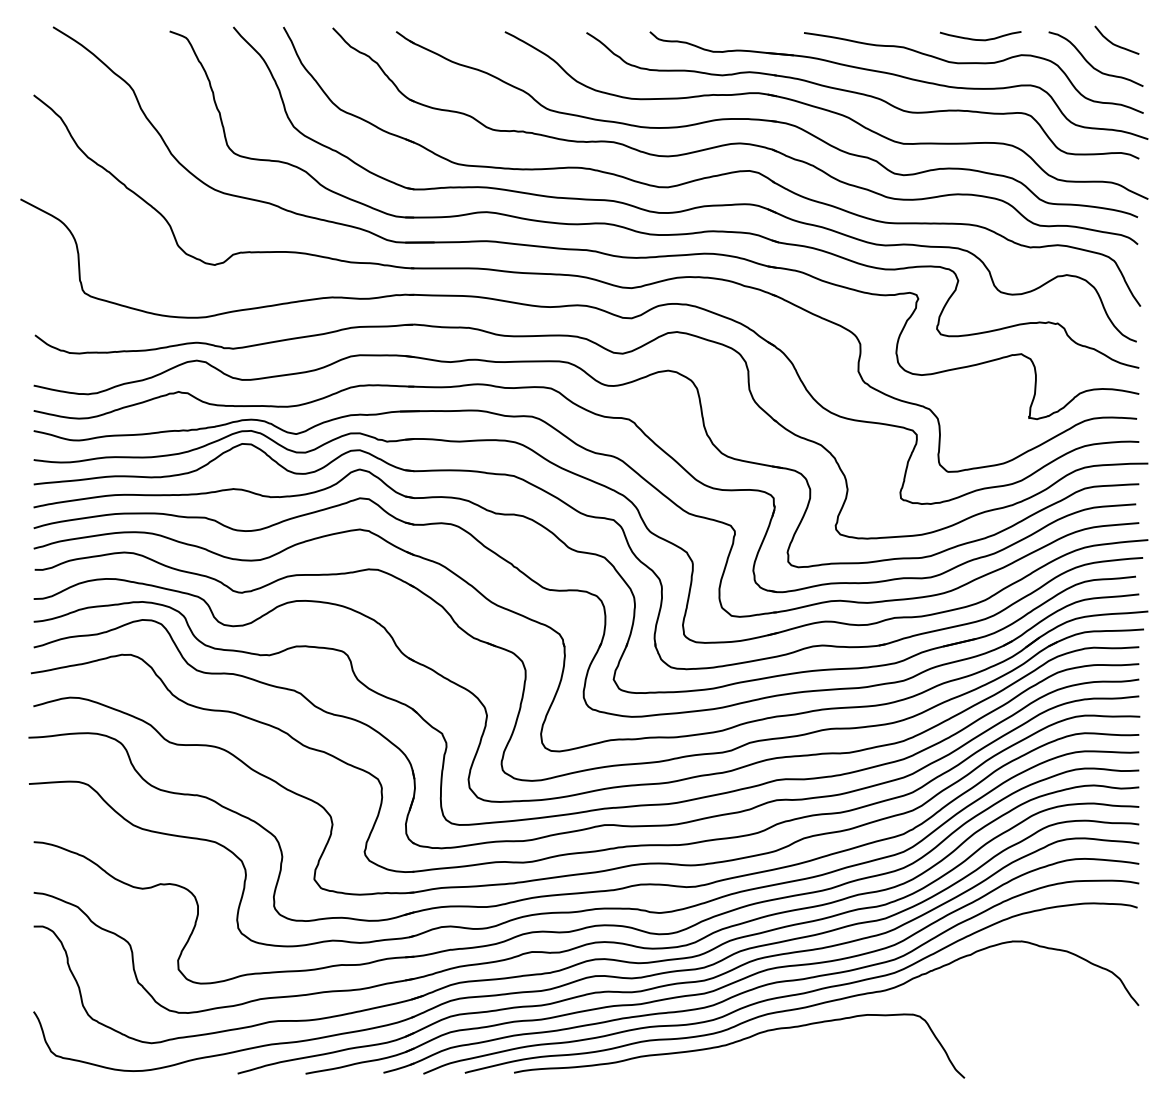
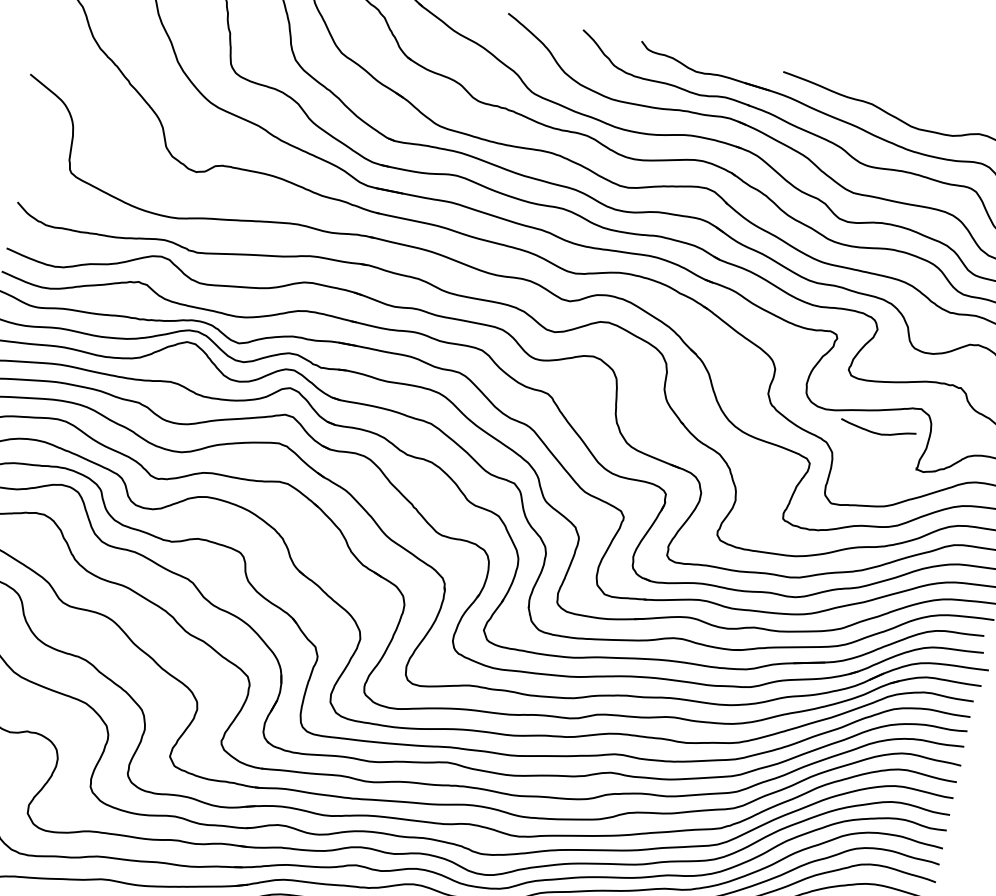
curve: (980, 39) -> (877, 432), moved

